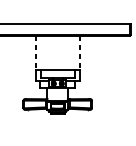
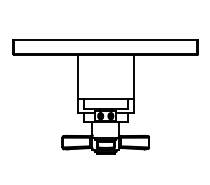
line: (36, 53) -> (78, 77), dashed -> solid
line: (79, 53) -> (133, 77), dashed -> solid

